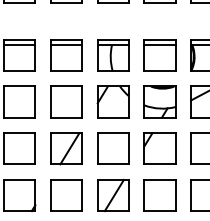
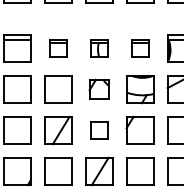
part: (66, 55) -> (58, 48), size x0.6
part: (113, 55) -> (99, 48), size x0.6
part: (160, 55) -> (140, 48), size x0.6
part: (112, 100) -> (98, 88), size x0.7
part: (113, 148) -> (99, 130), size x0.6

